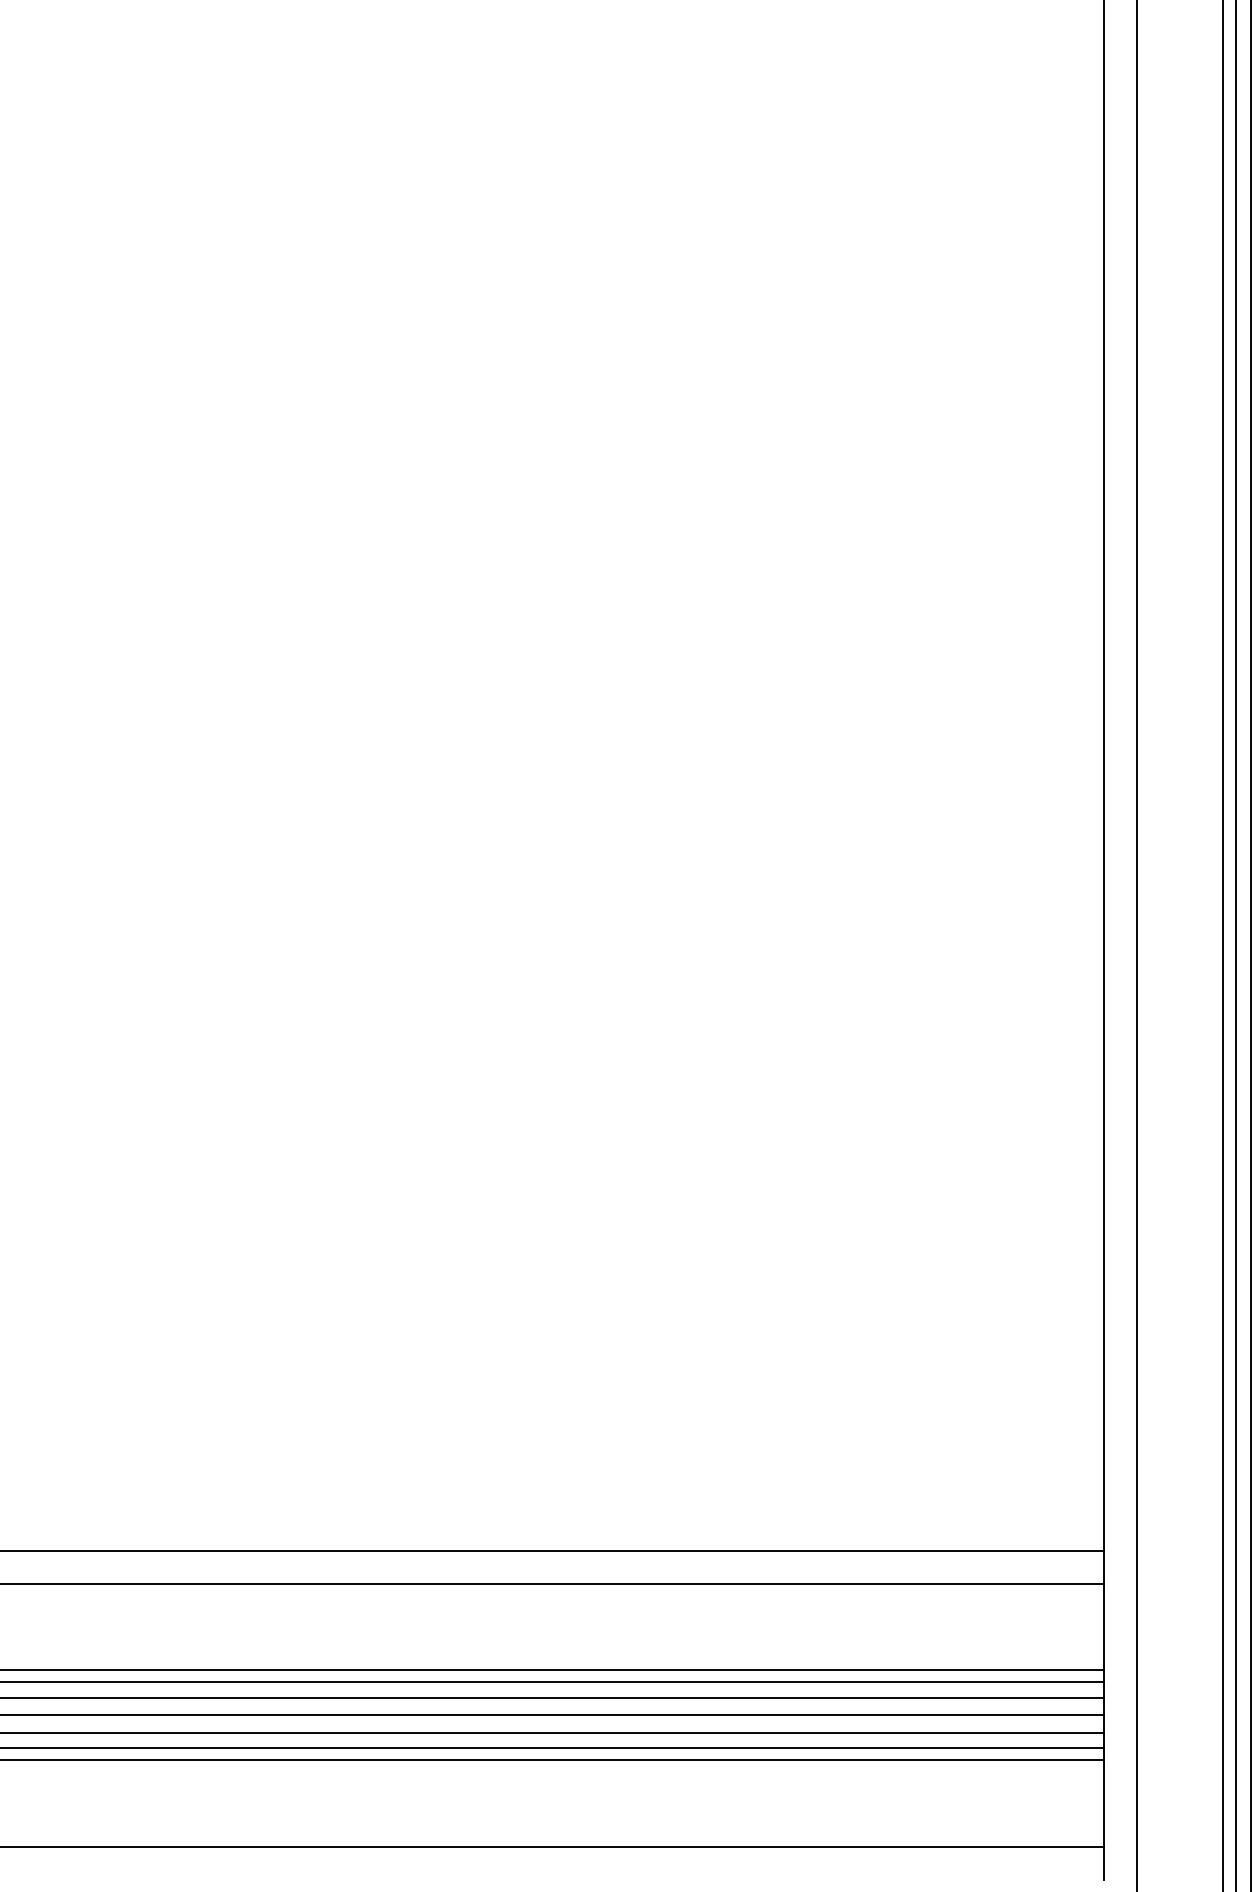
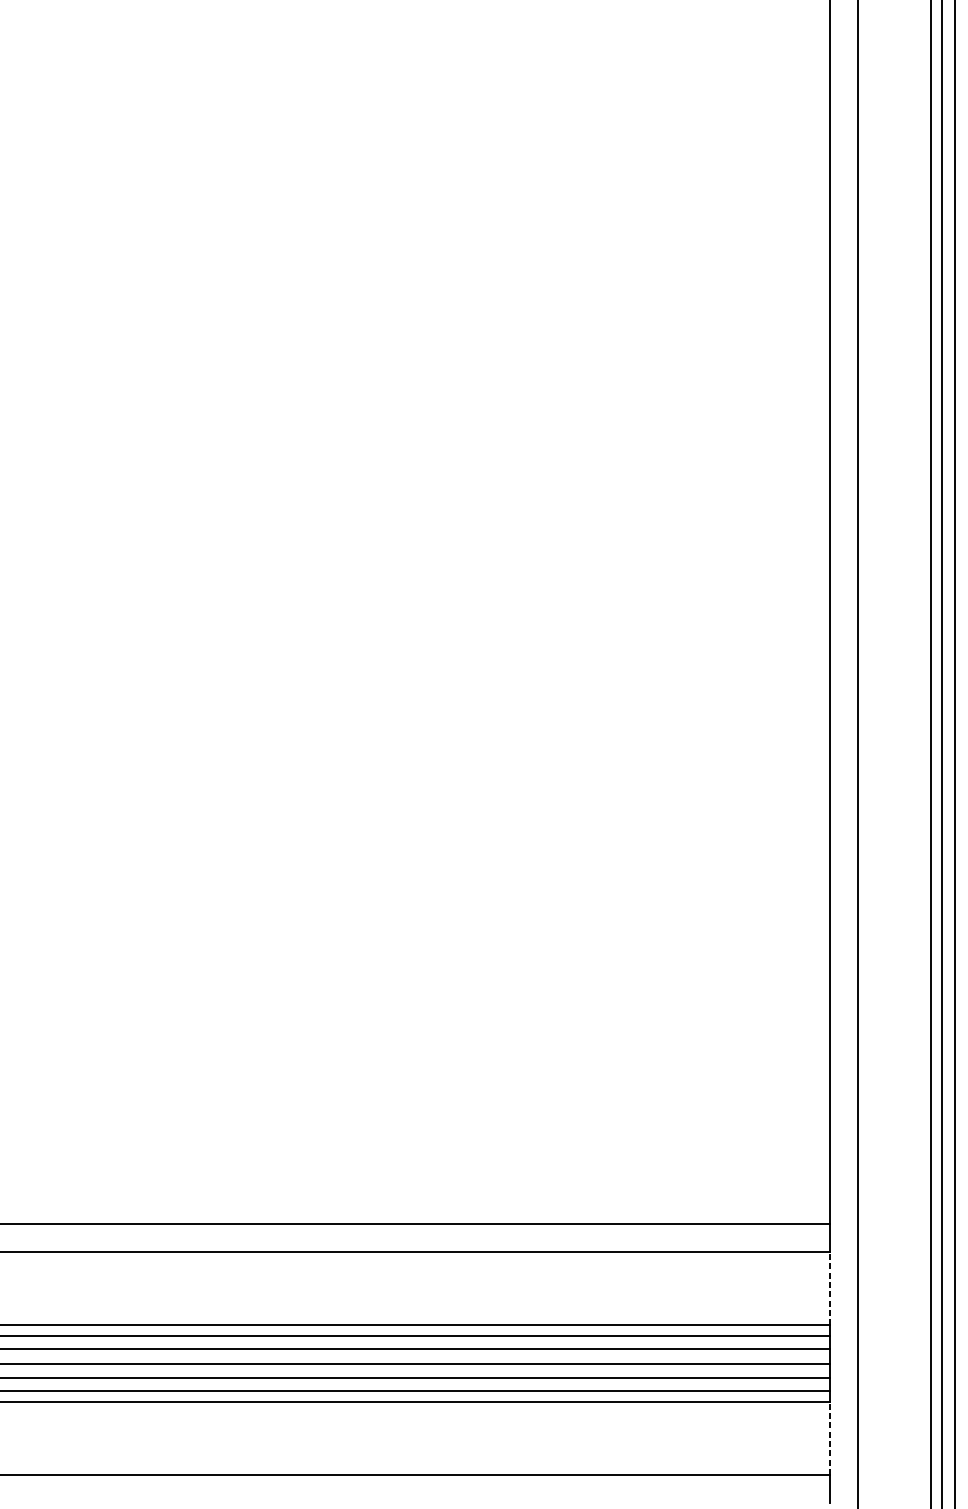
line: (1104, 1626) -> (830, 1288), solid -> dashed
line: (1104, 1803) -> (830, 1438), solid -> dashed

